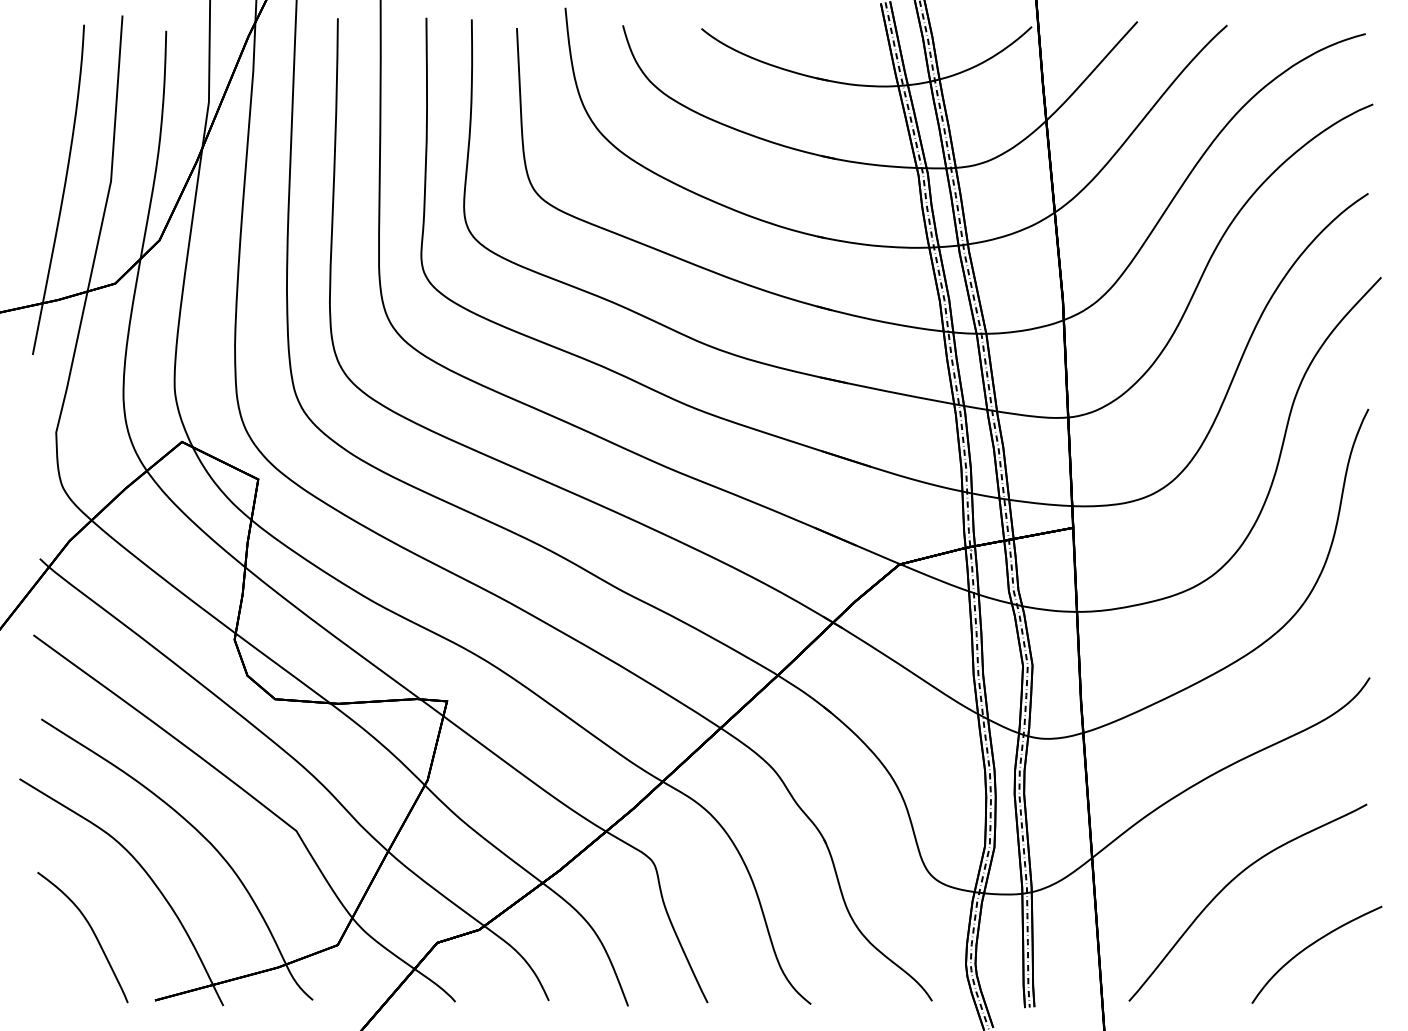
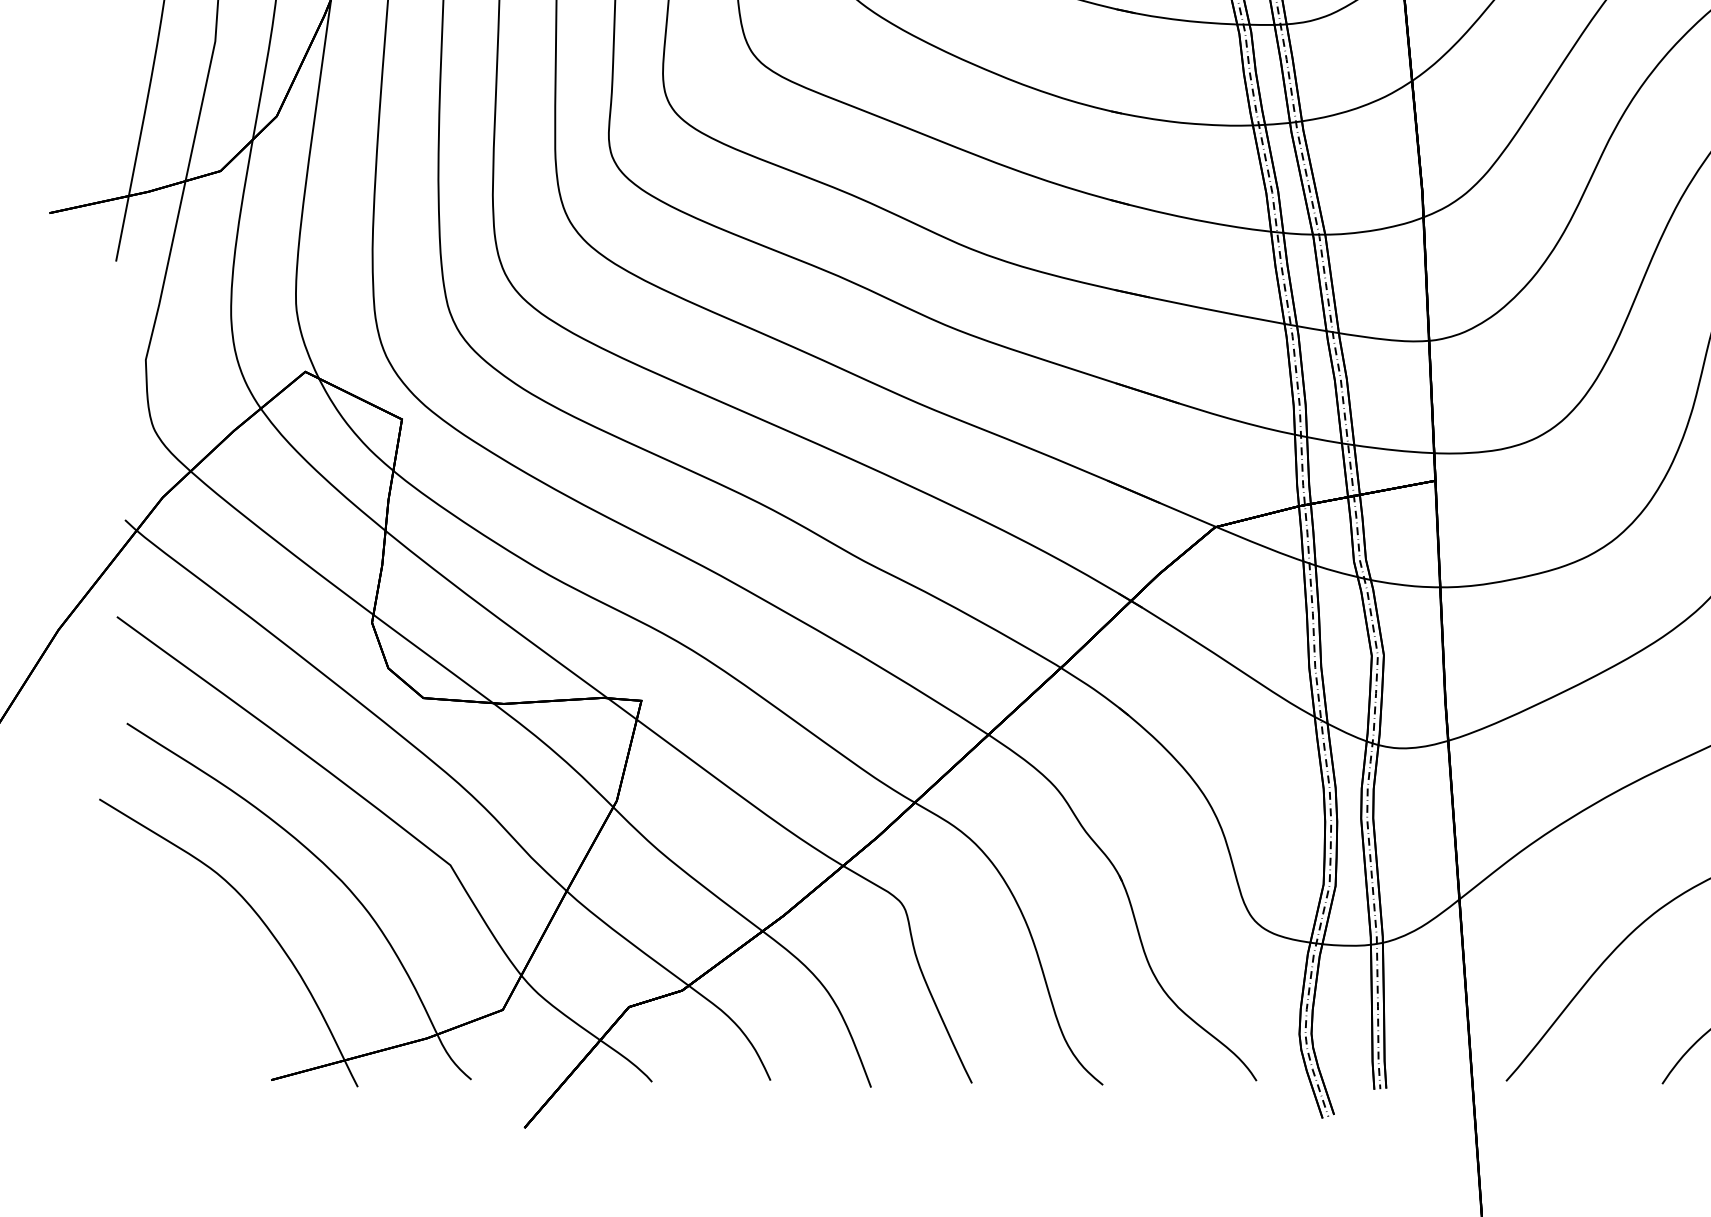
curve: (92, 932) -> (191, 993), removed

